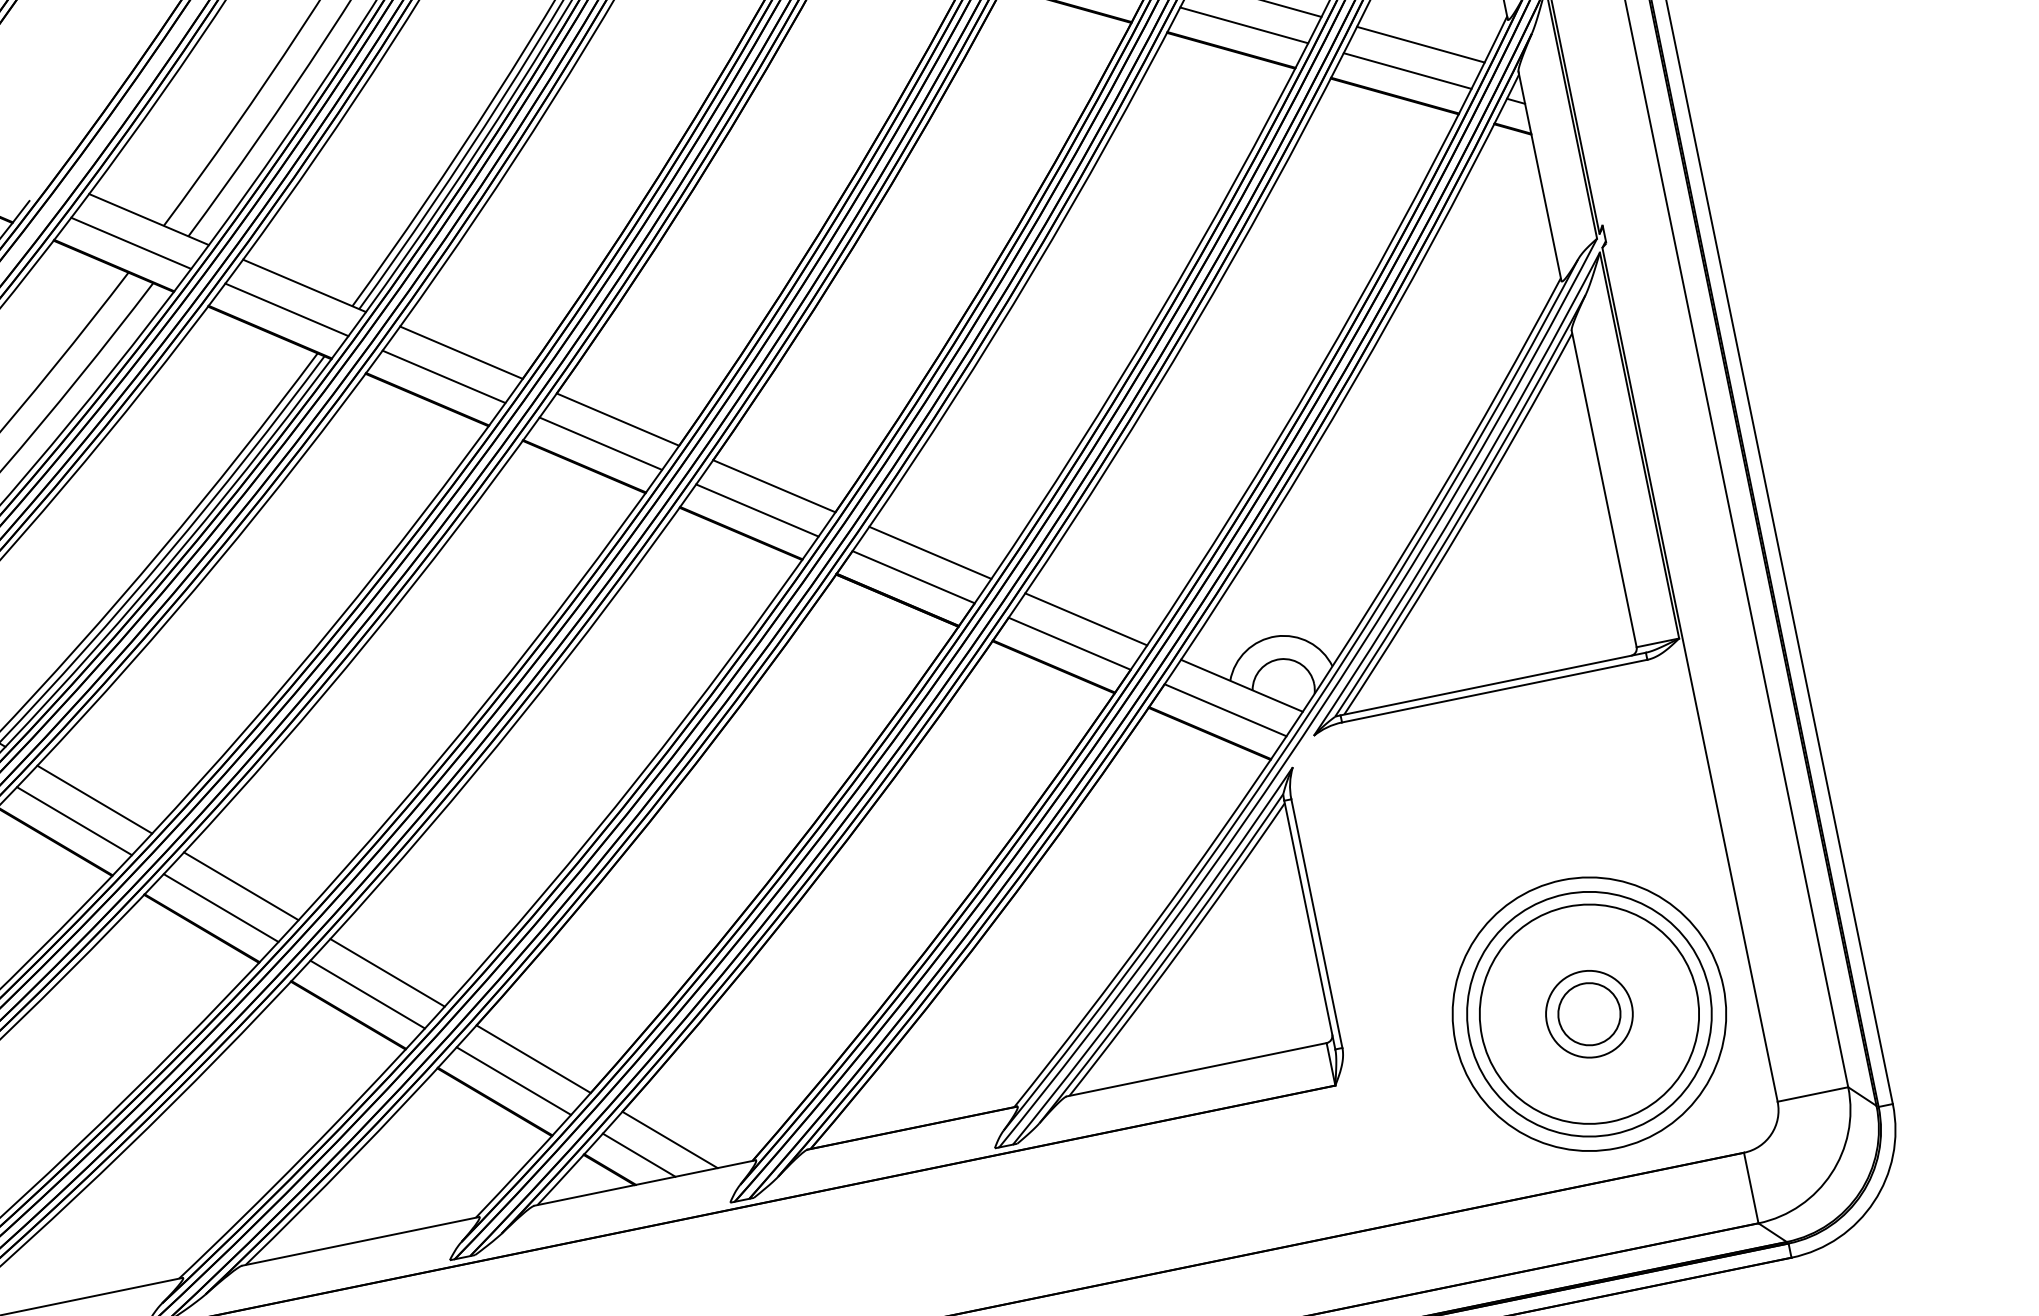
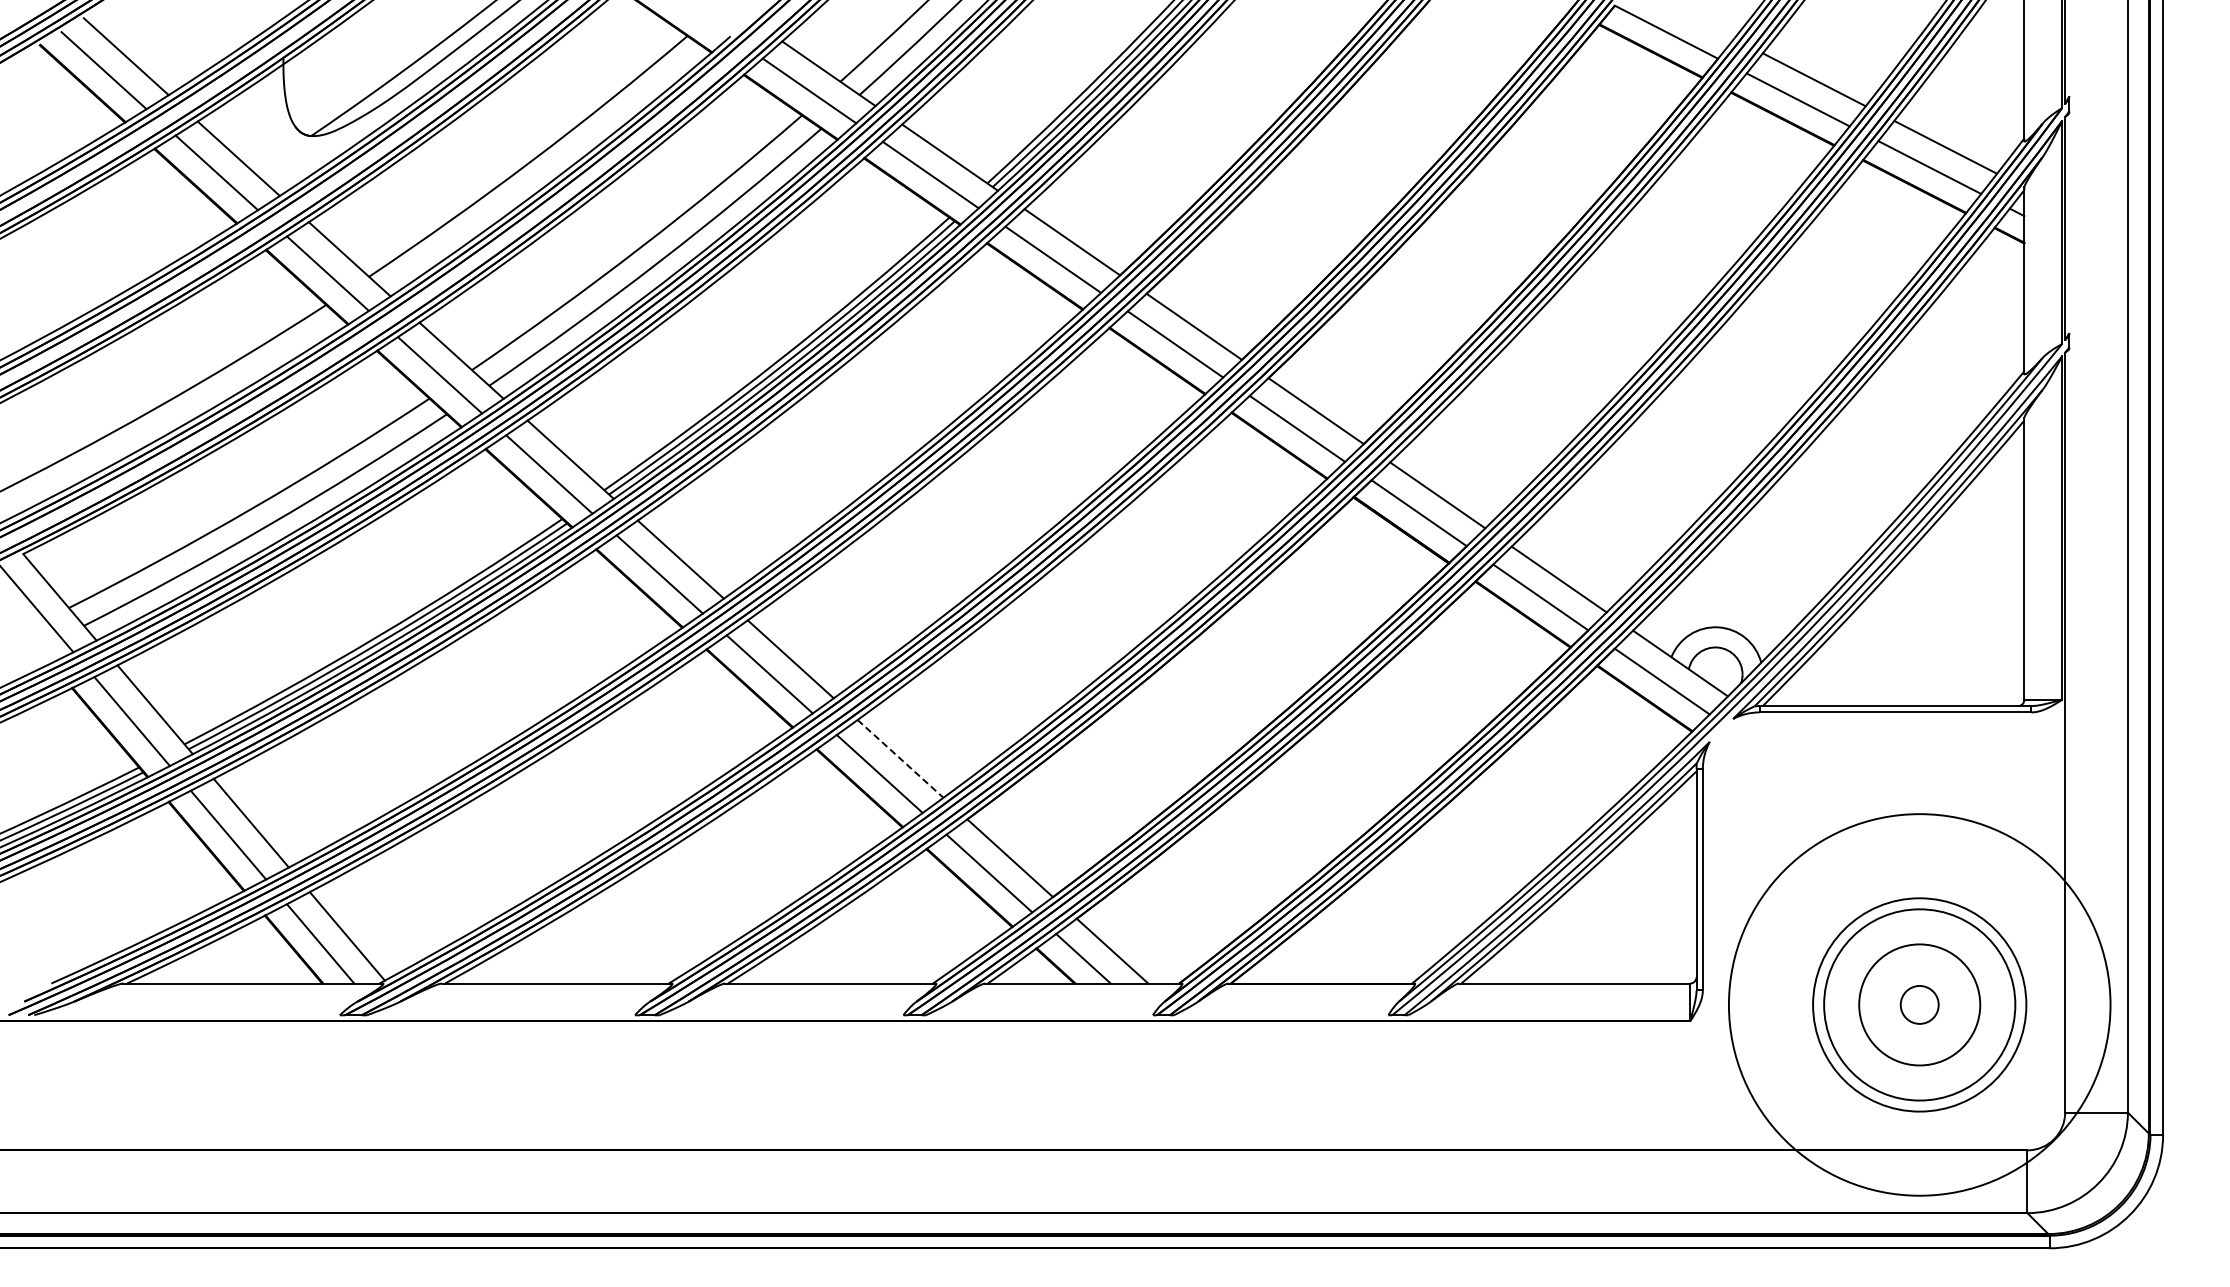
line: (387, 972) -> (900, 758), solid -> dashed
circle: (1589, 1013) -> (1919, 1004), size x0.7
circle: (1589, 1013) -> (1919, 1004), size x1.6
circle: (1589, 1013) -> (1919, 1004), size x1.6

